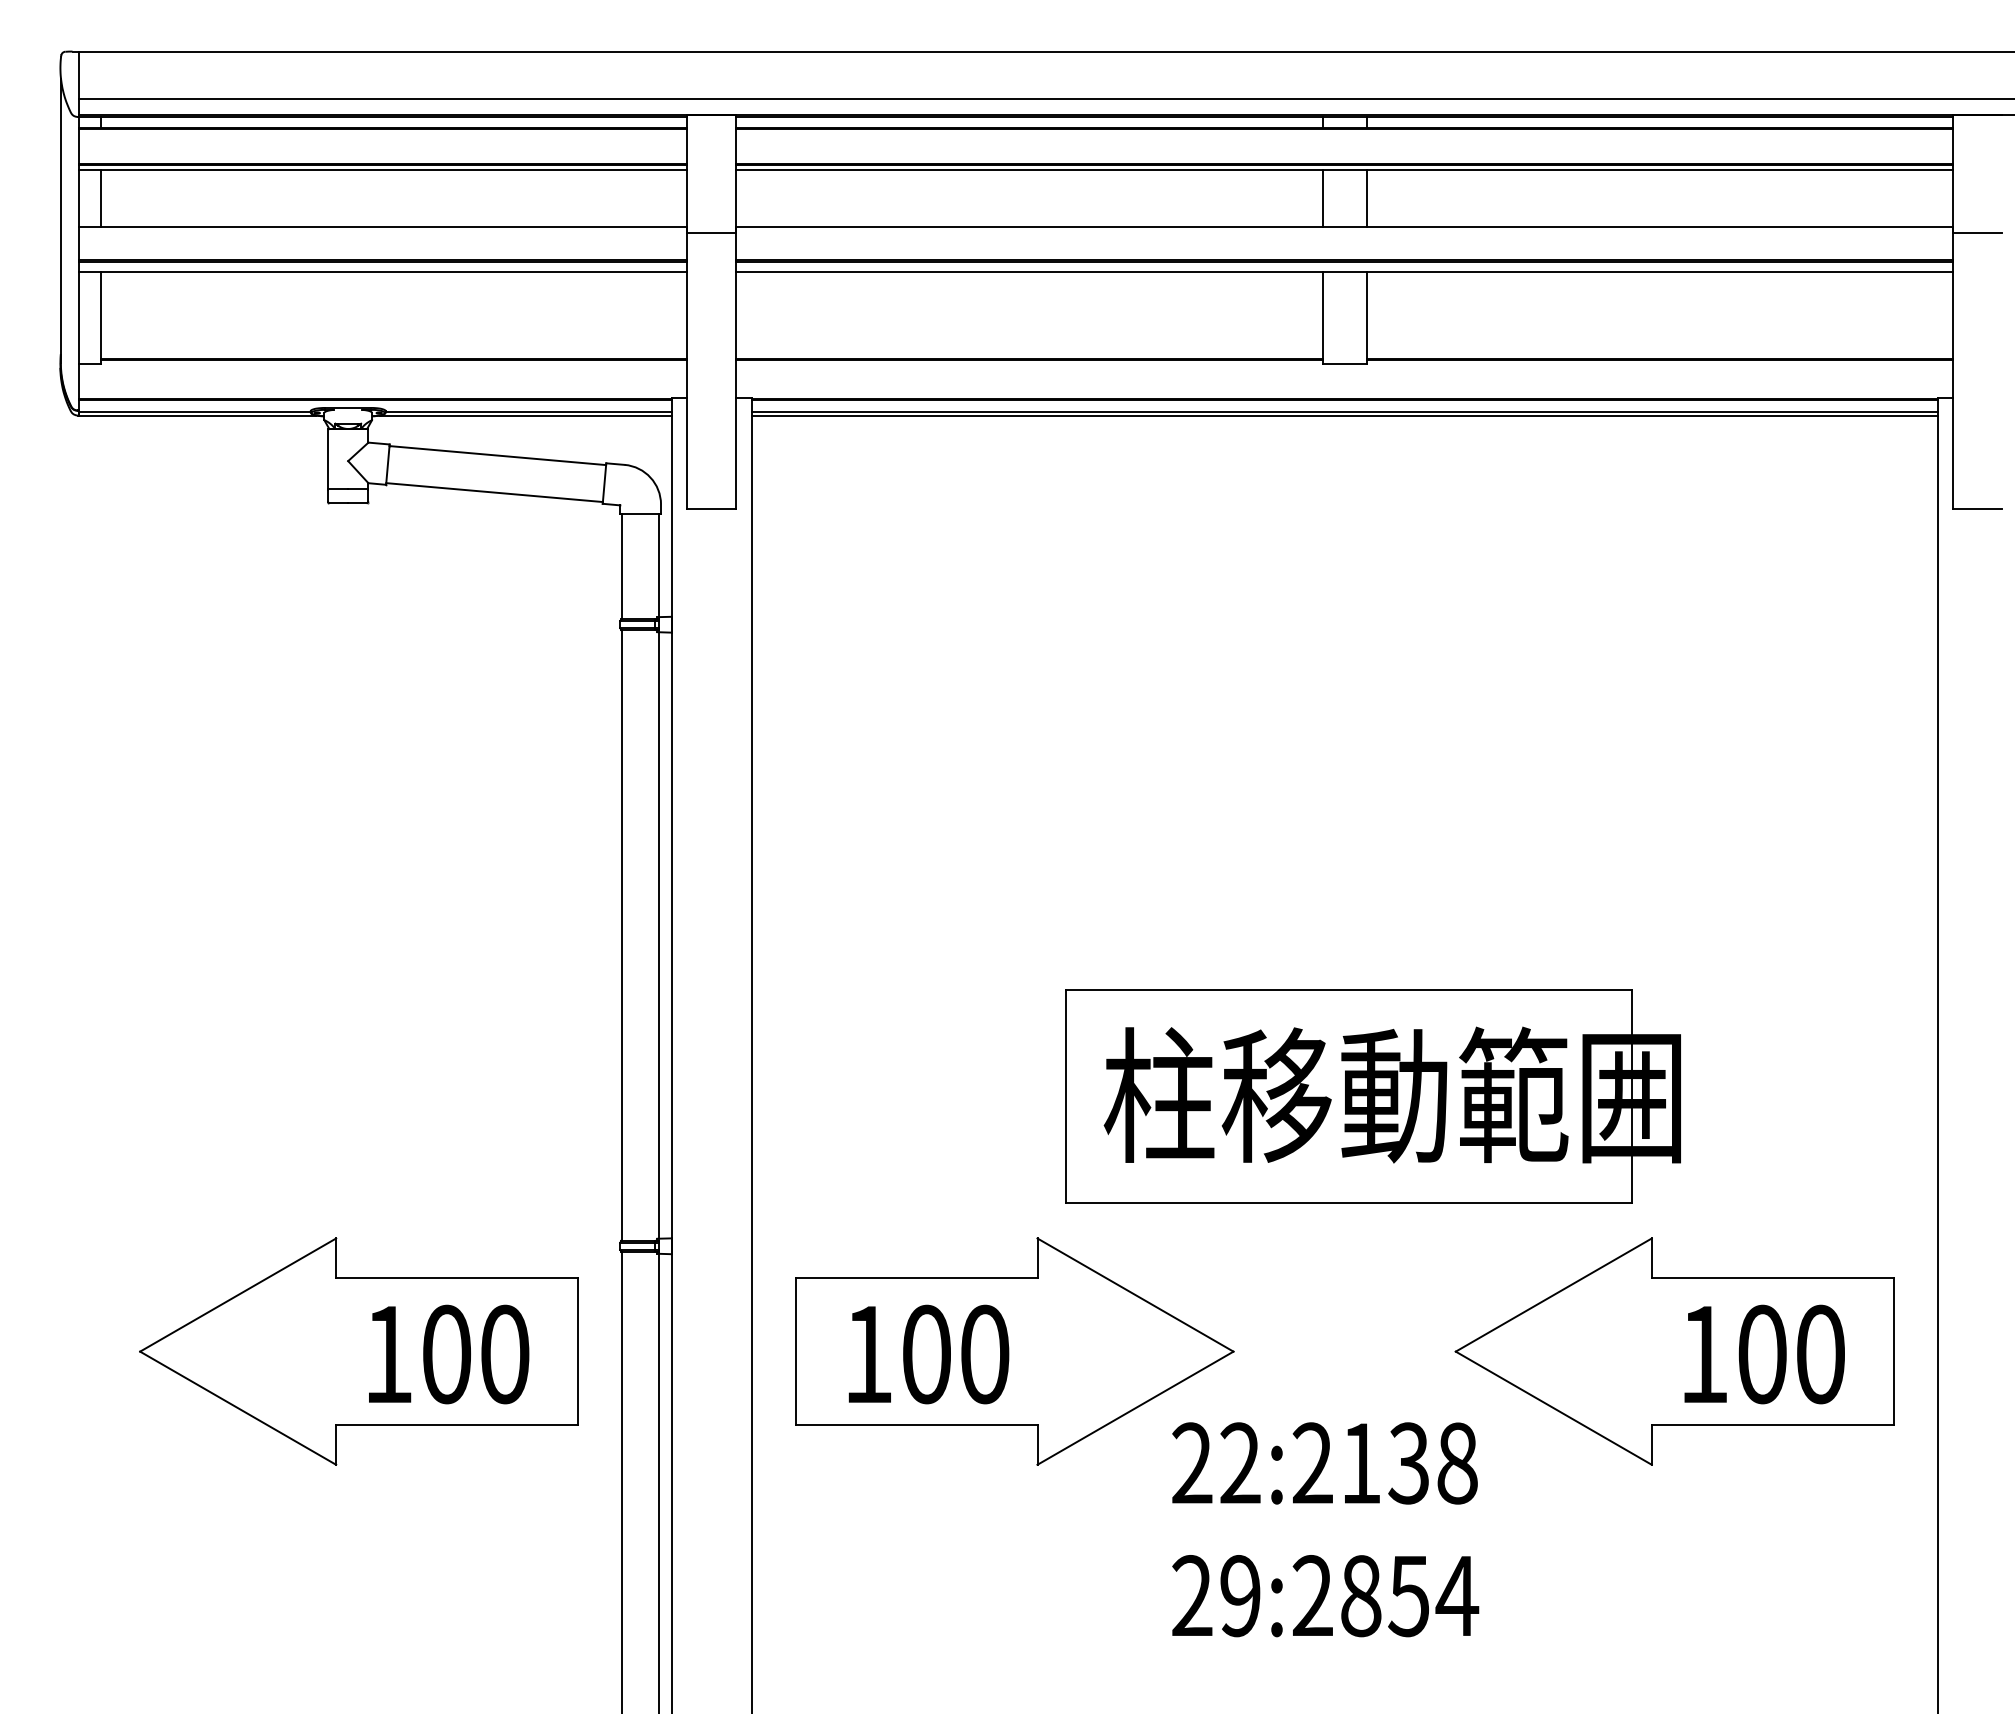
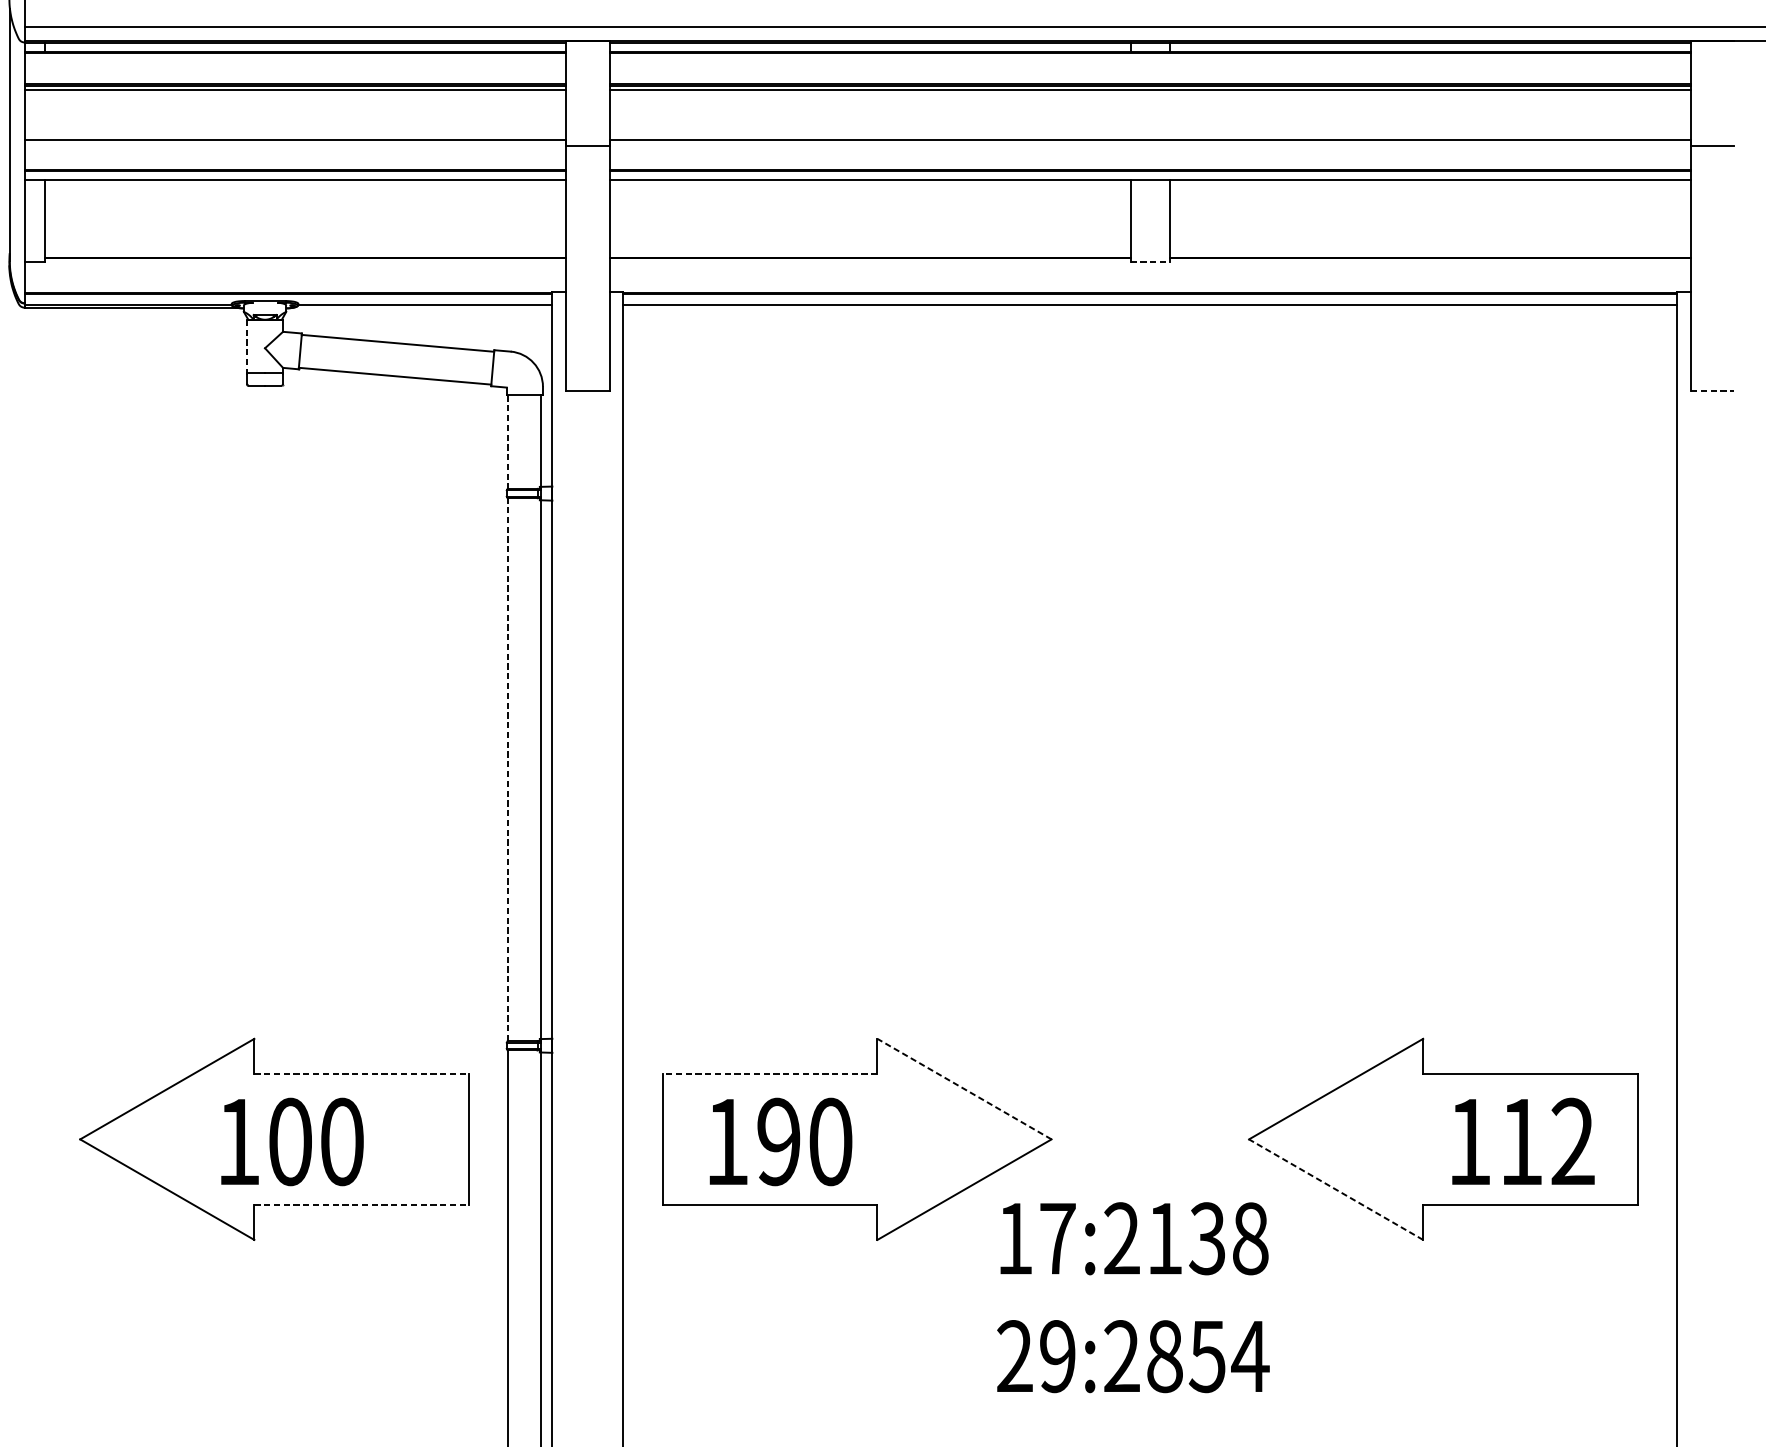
line: (100, 198) -> (44, 114), removed
line: (1322, 198) -> (1130, 114), removed
line: (1366, 198) -> (1169, 114), removed
line: (1345, 364) -> (1151, 262), solid -> dashed
line: (525, 415) -> (422, 307), removed
line: (1344, 415) -> (1150, 307), removed
line: (327, 459) -> (246, 346), solid -> dashed
line: (1978, 509) -> (1713, 391), solid -> dashed
line: (622, 566) -> (508, 441), solid -> dashed
line: (622, 934) -> (508, 768), solid -> dashed
part: (1372, 1096) -> (1175, 912), removed
line: (457, 1278) -> (362, 1074), solid -> dashed
line: (916, 1278) -> (769, 1074), solid -> dashed
line: (1135, 1294) -> (964, 1088), solid -> dashed
text: (449, 1354) -> (292, 1141), moved
text: (926, 1354) -> (778, 1141), 100 -> 190
text: (1791, 1354) -> (1547, 1141), 100 -> 112
line: (1553, 1407) -> (1335, 1189), solid -> dashed
line: (457, 1425) -> (362, 1205), solid -> dashed
text: (1216, 1462) -> (1036, 1237), 22:2138 -> 17:2138

